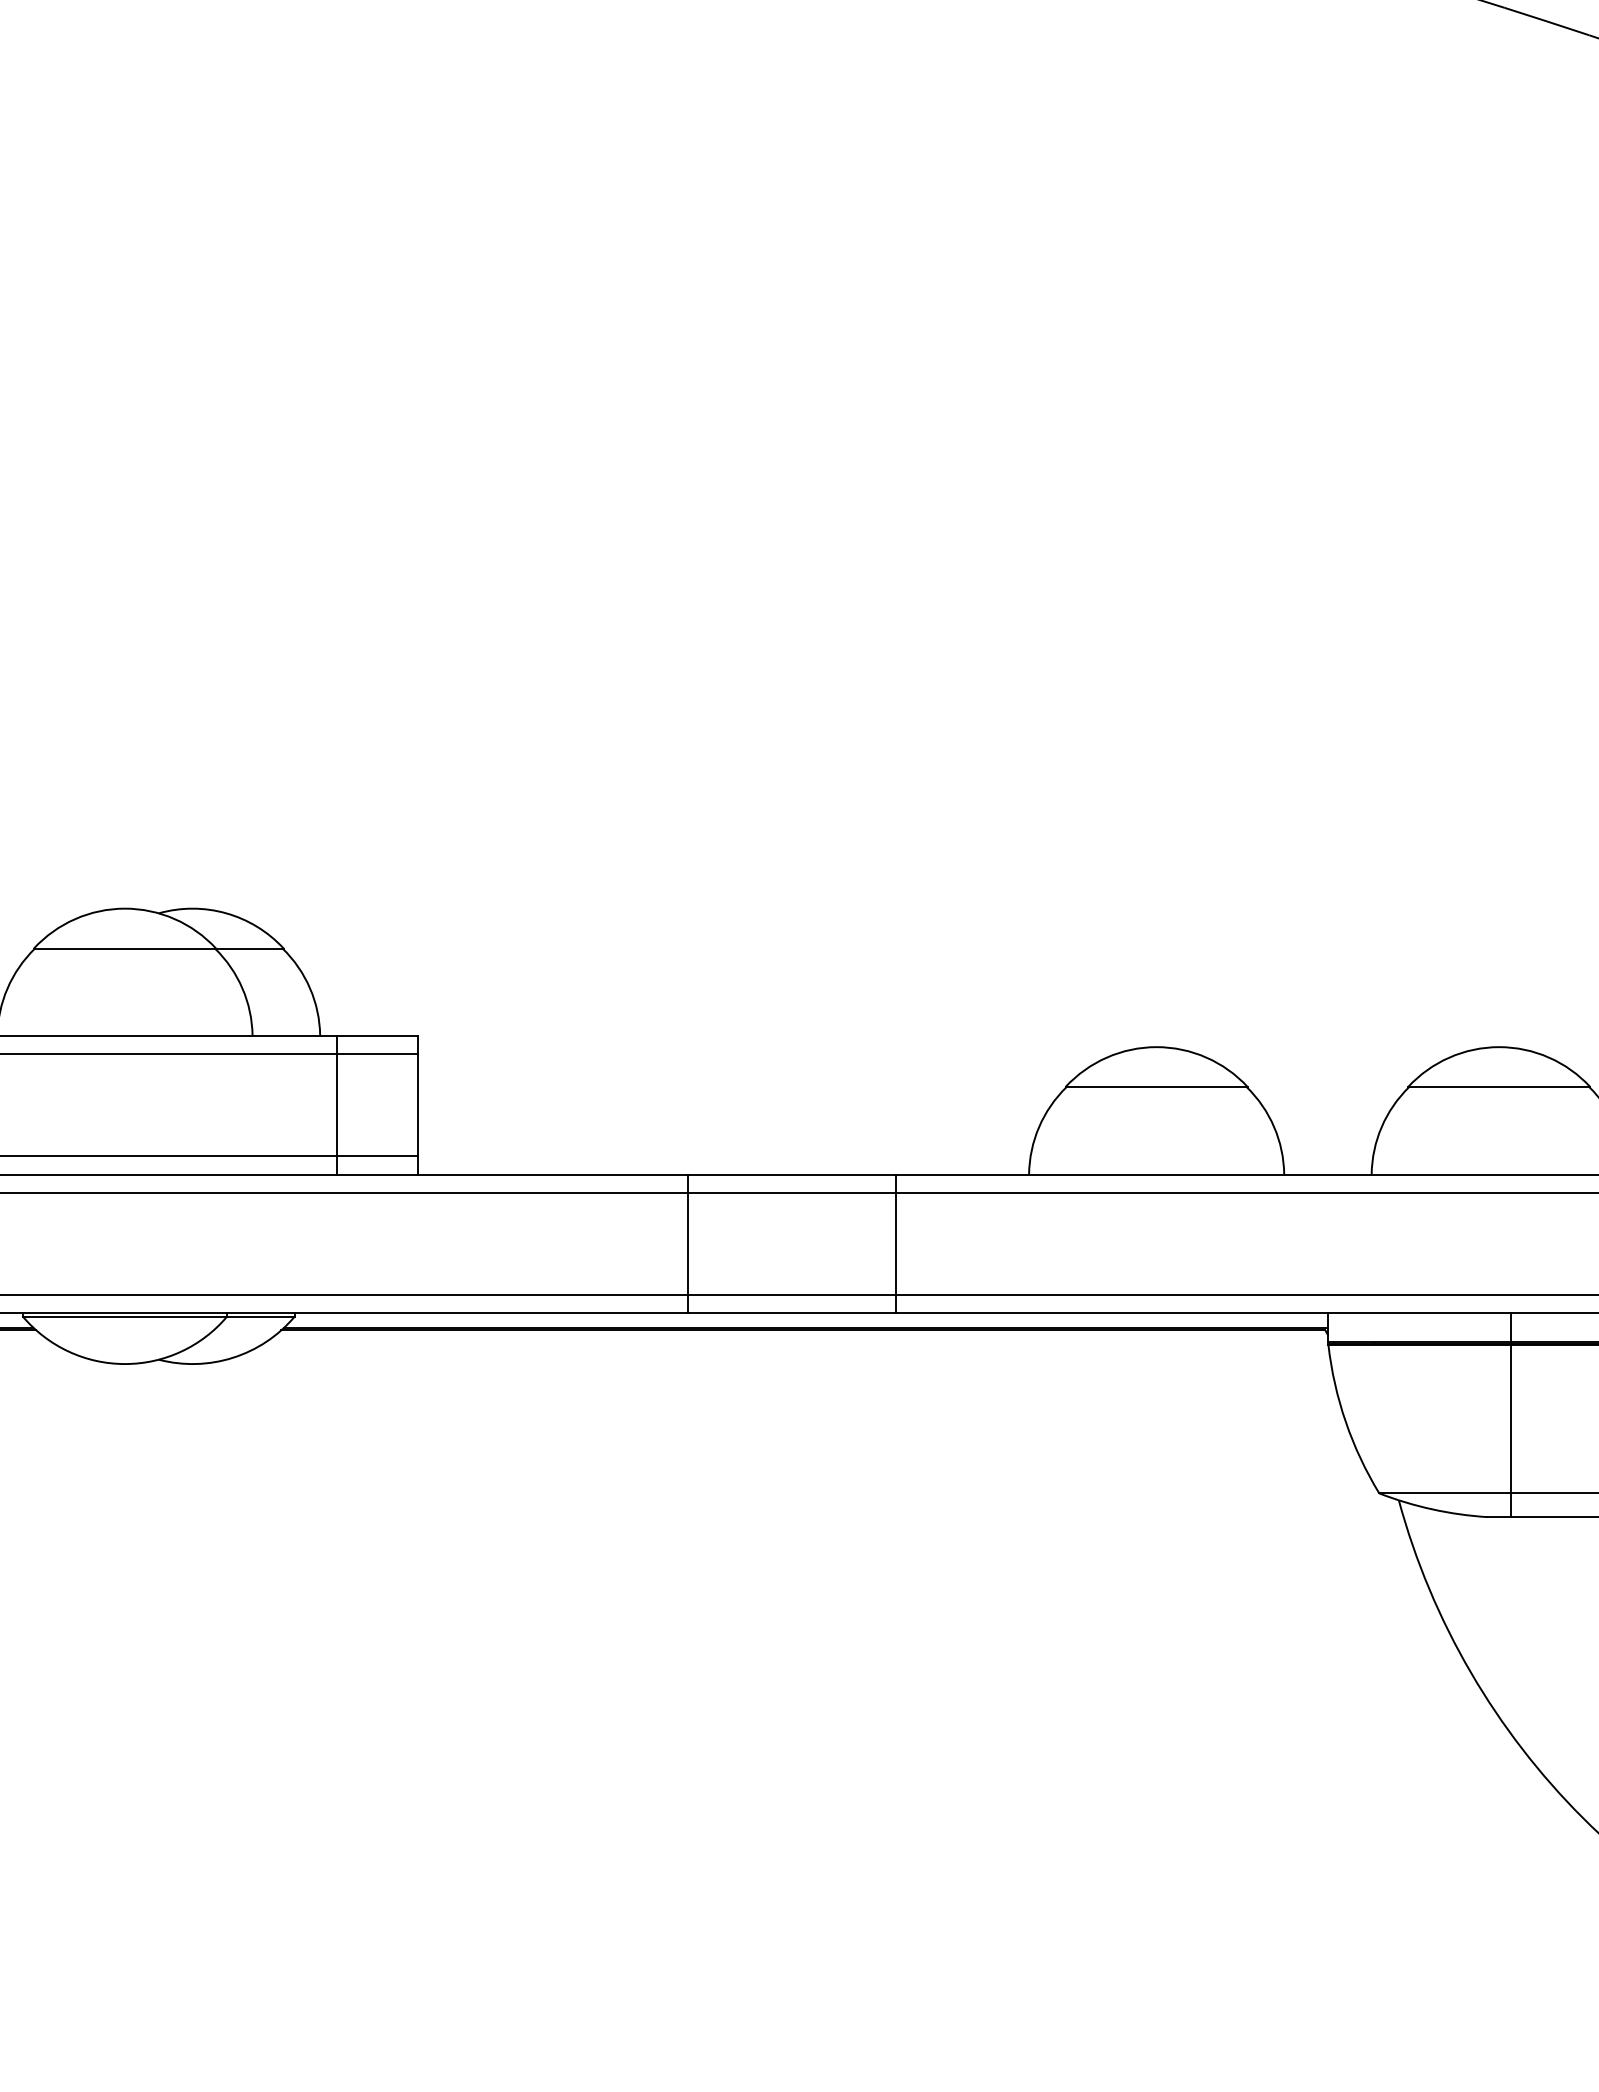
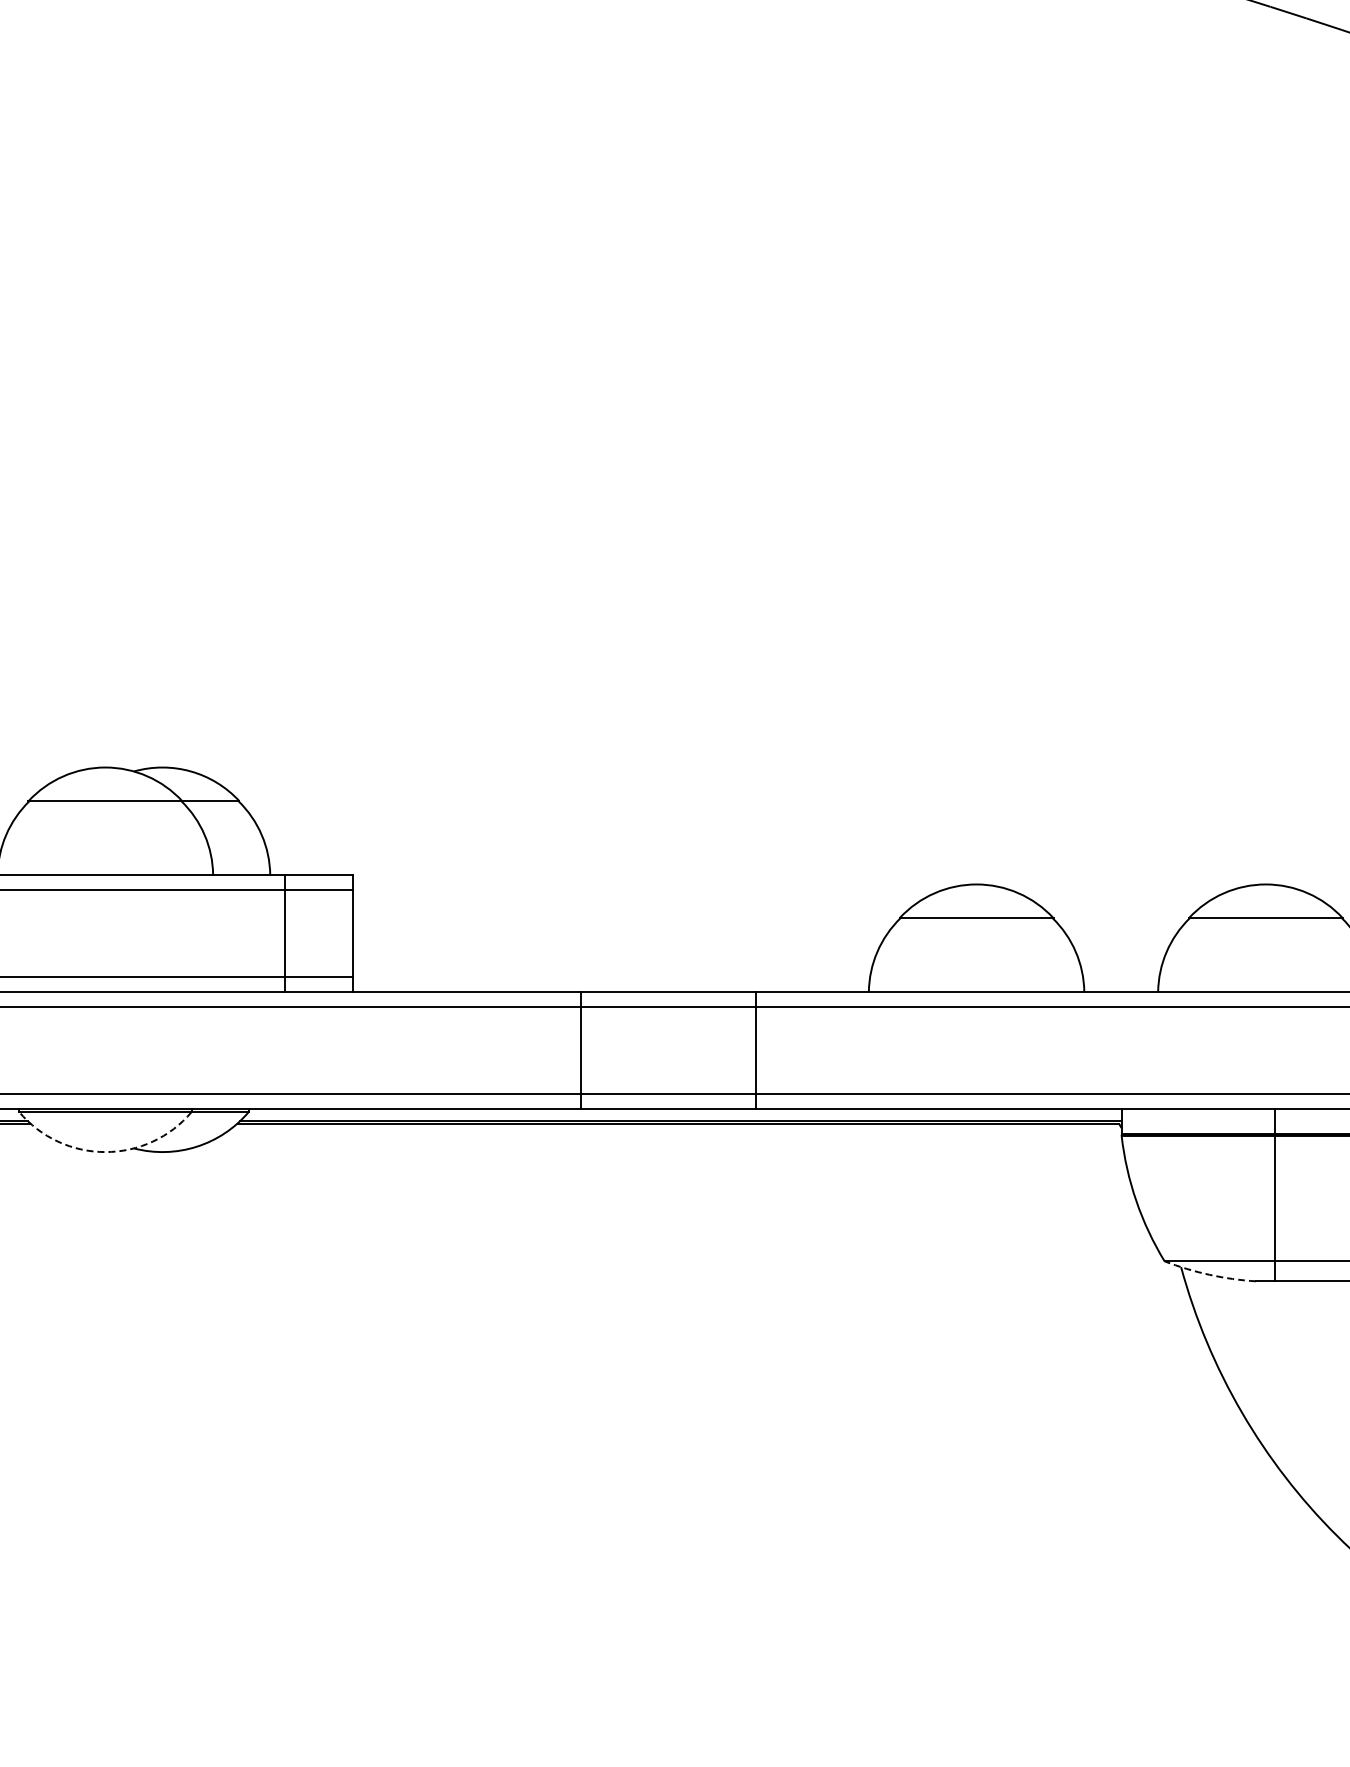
arc: (125, 1364) -> (105, 1152), solid -> dashed
arc: (1432, 1509) -> (1209, 1274), solid -> dashed

